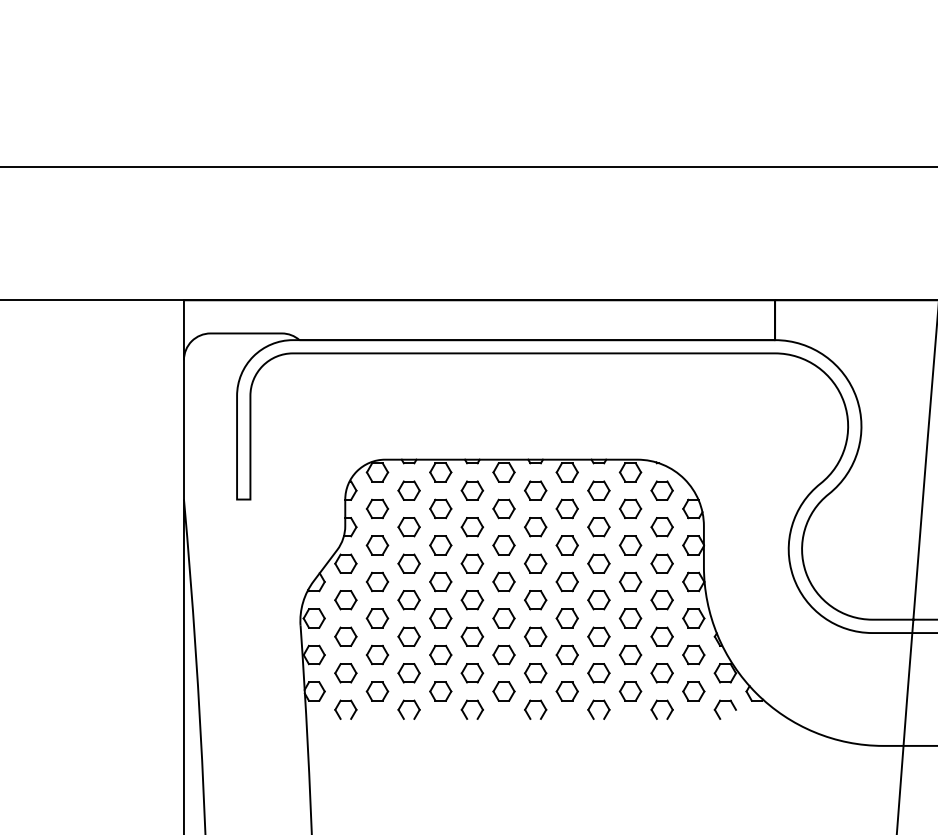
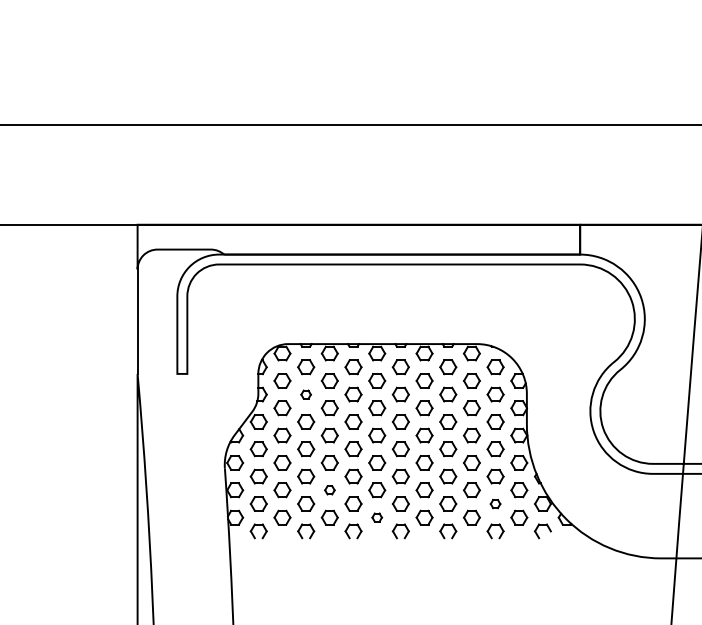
part: (408, 527) -> (305, 394), size x0.6
part: (440, 654) -> (329, 489), size x0.6
part: (661, 673) -> (495, 504), size x0.6
part: (503, 691) -> (376, 517), size x0.6

